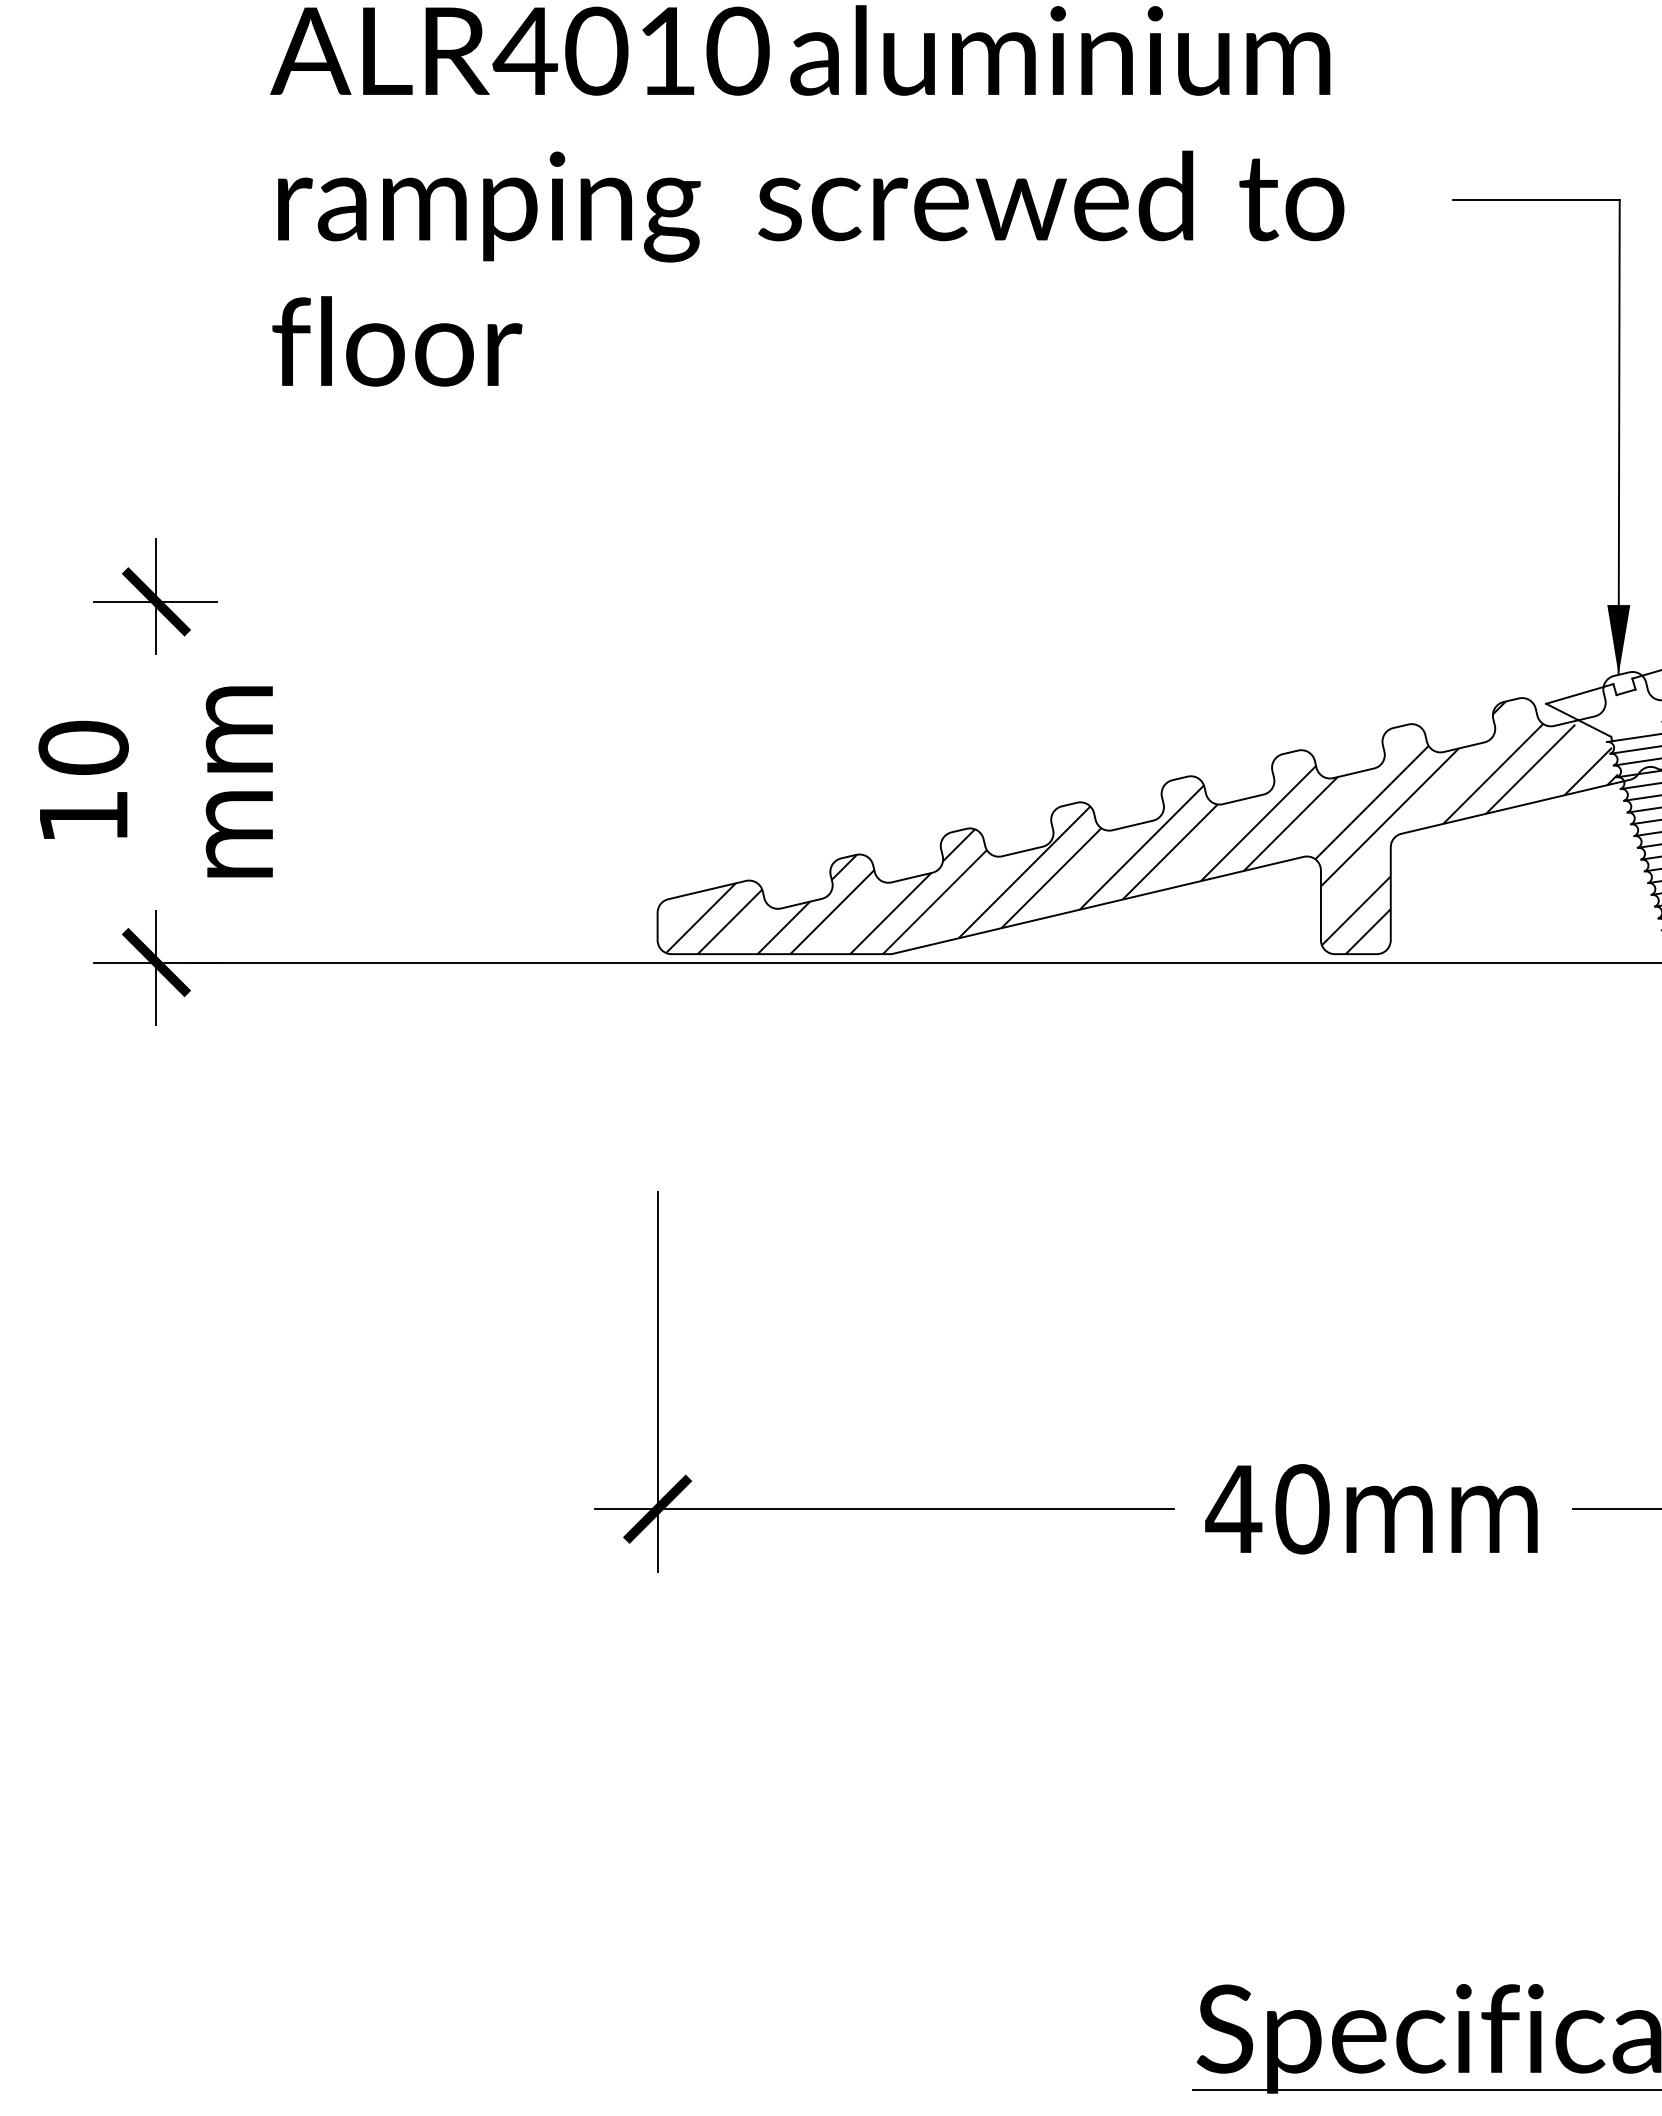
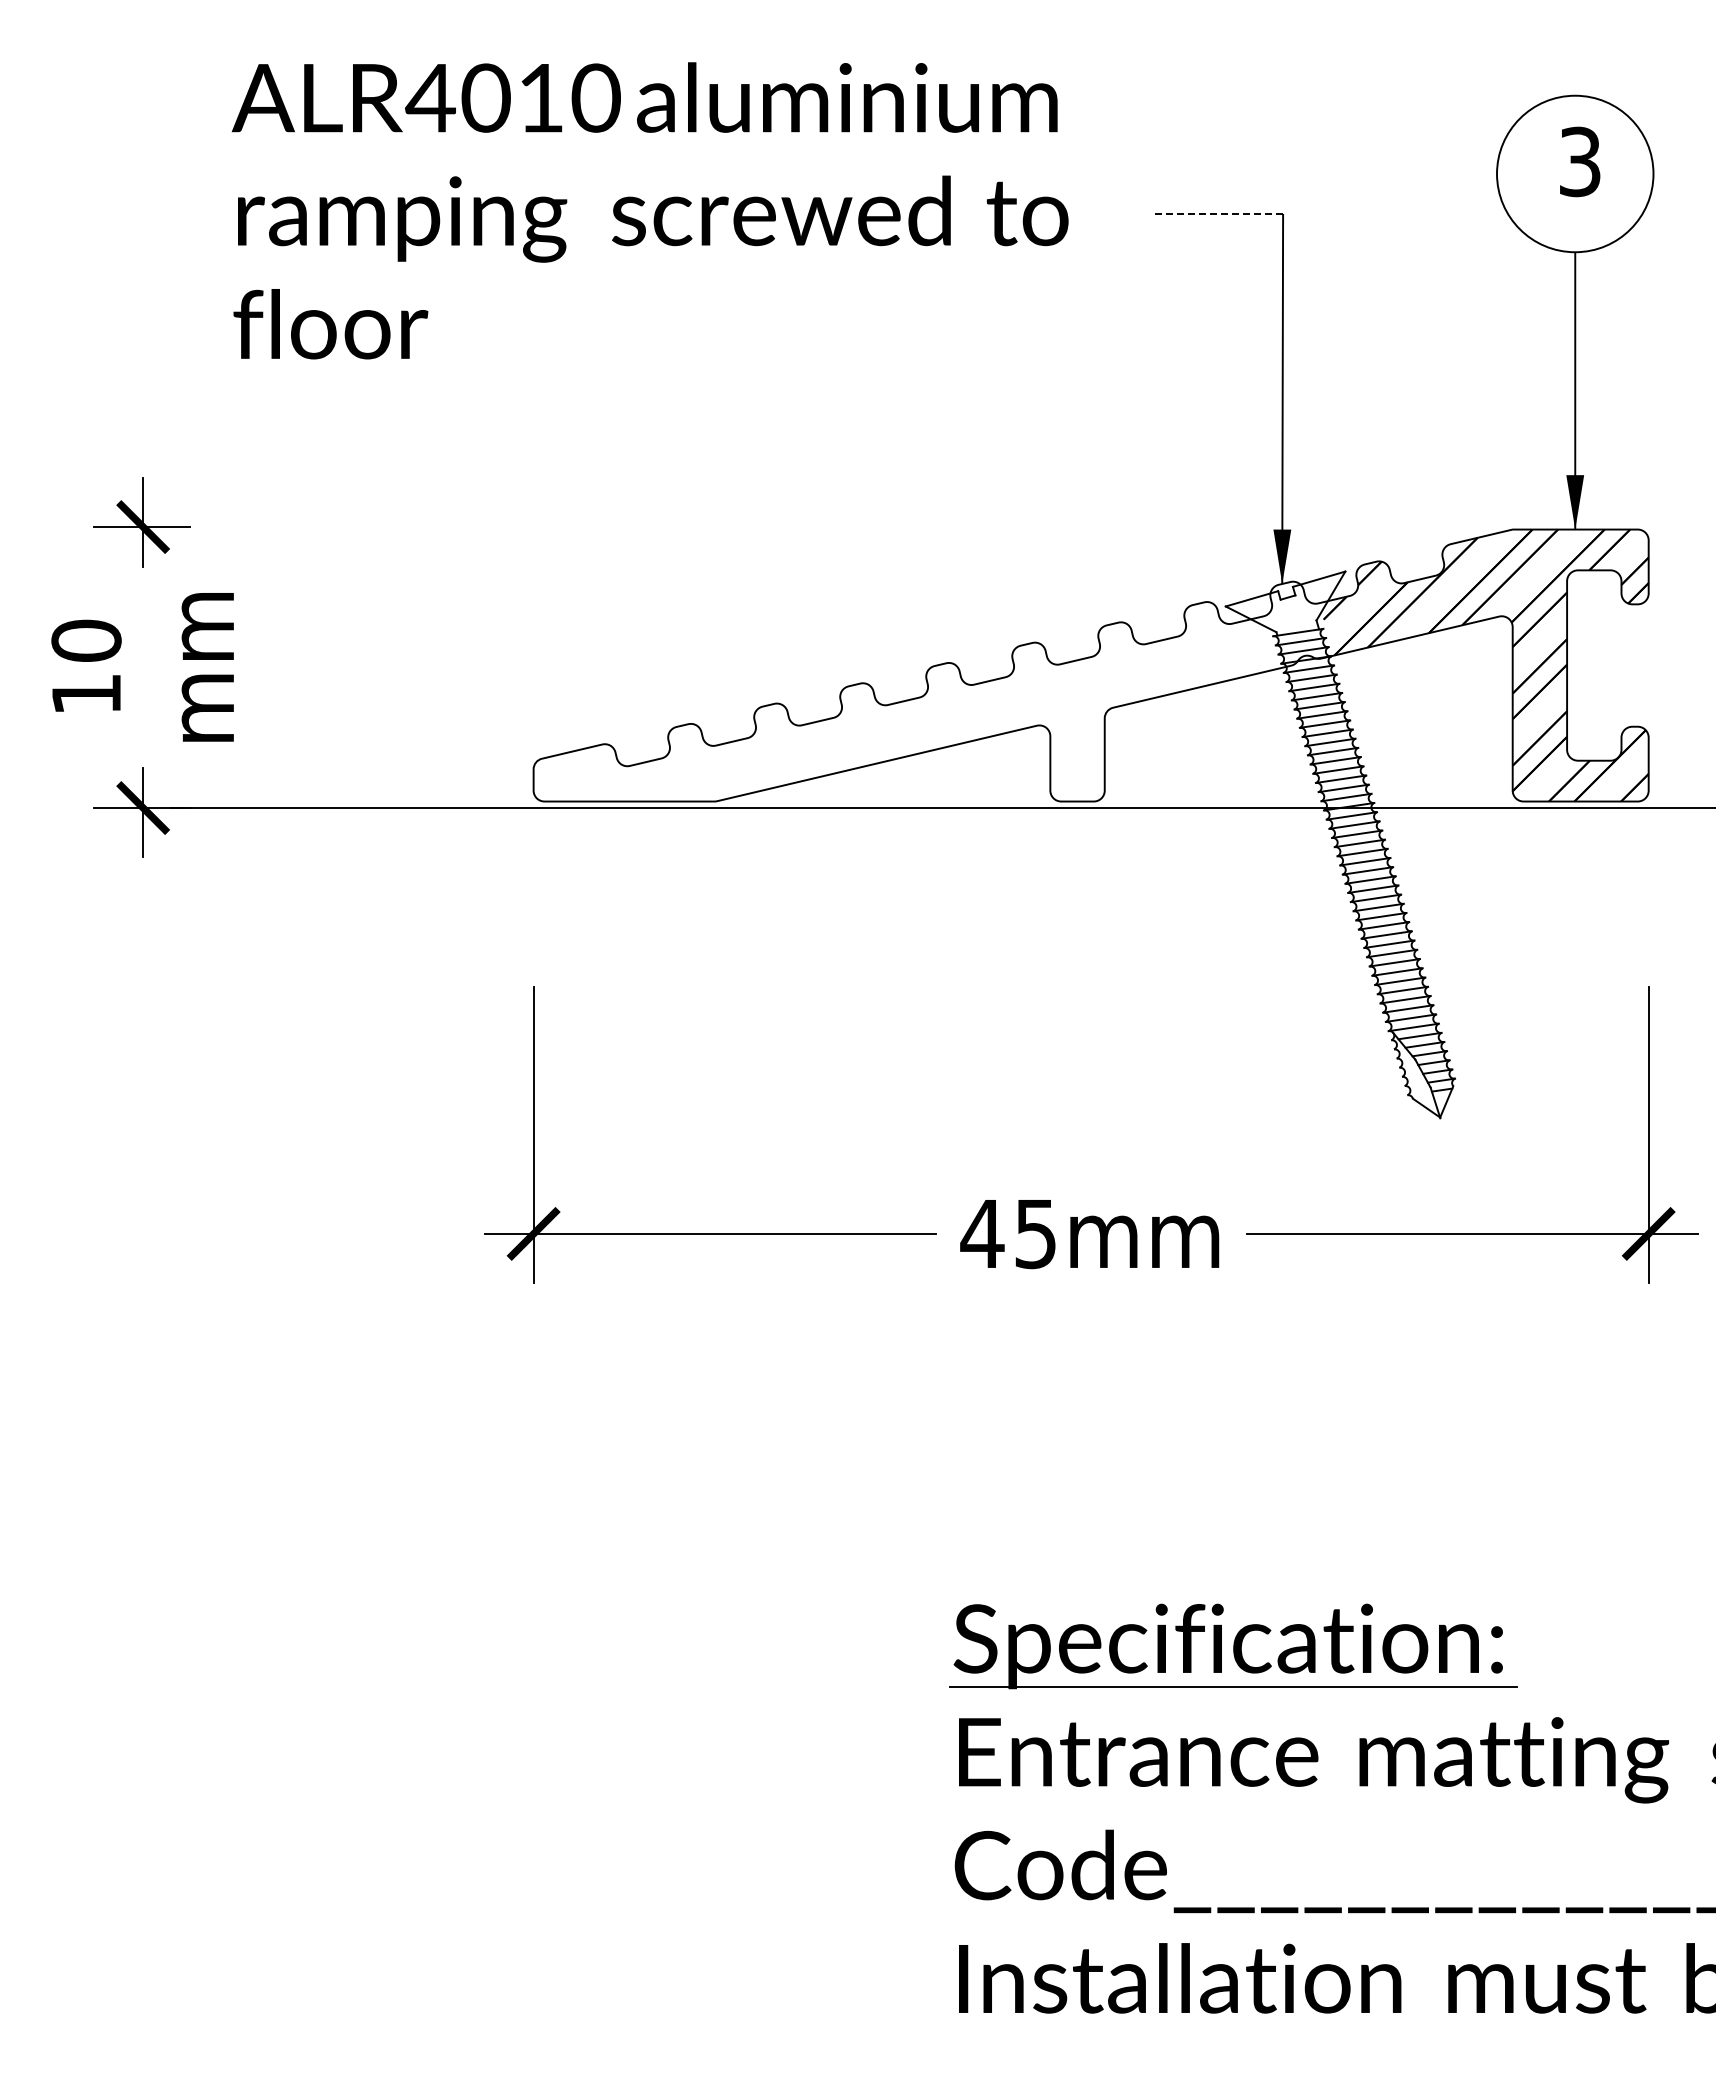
line: (1535, 199) -> (1217, 213), solid -> dashed
hatch: (1141, 827) -> (910, 702), removed
text: (1303, 1508) -> (1036, 1233), 40mm -> 45mm

